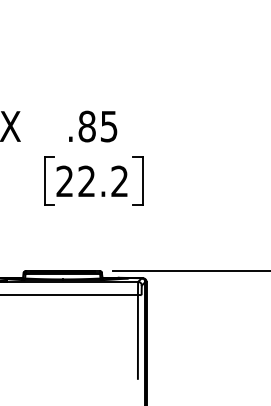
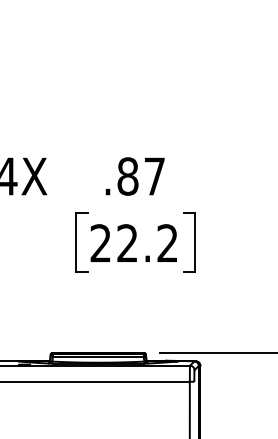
text: (109, 126) -> (155, 176), .85 -> .87

